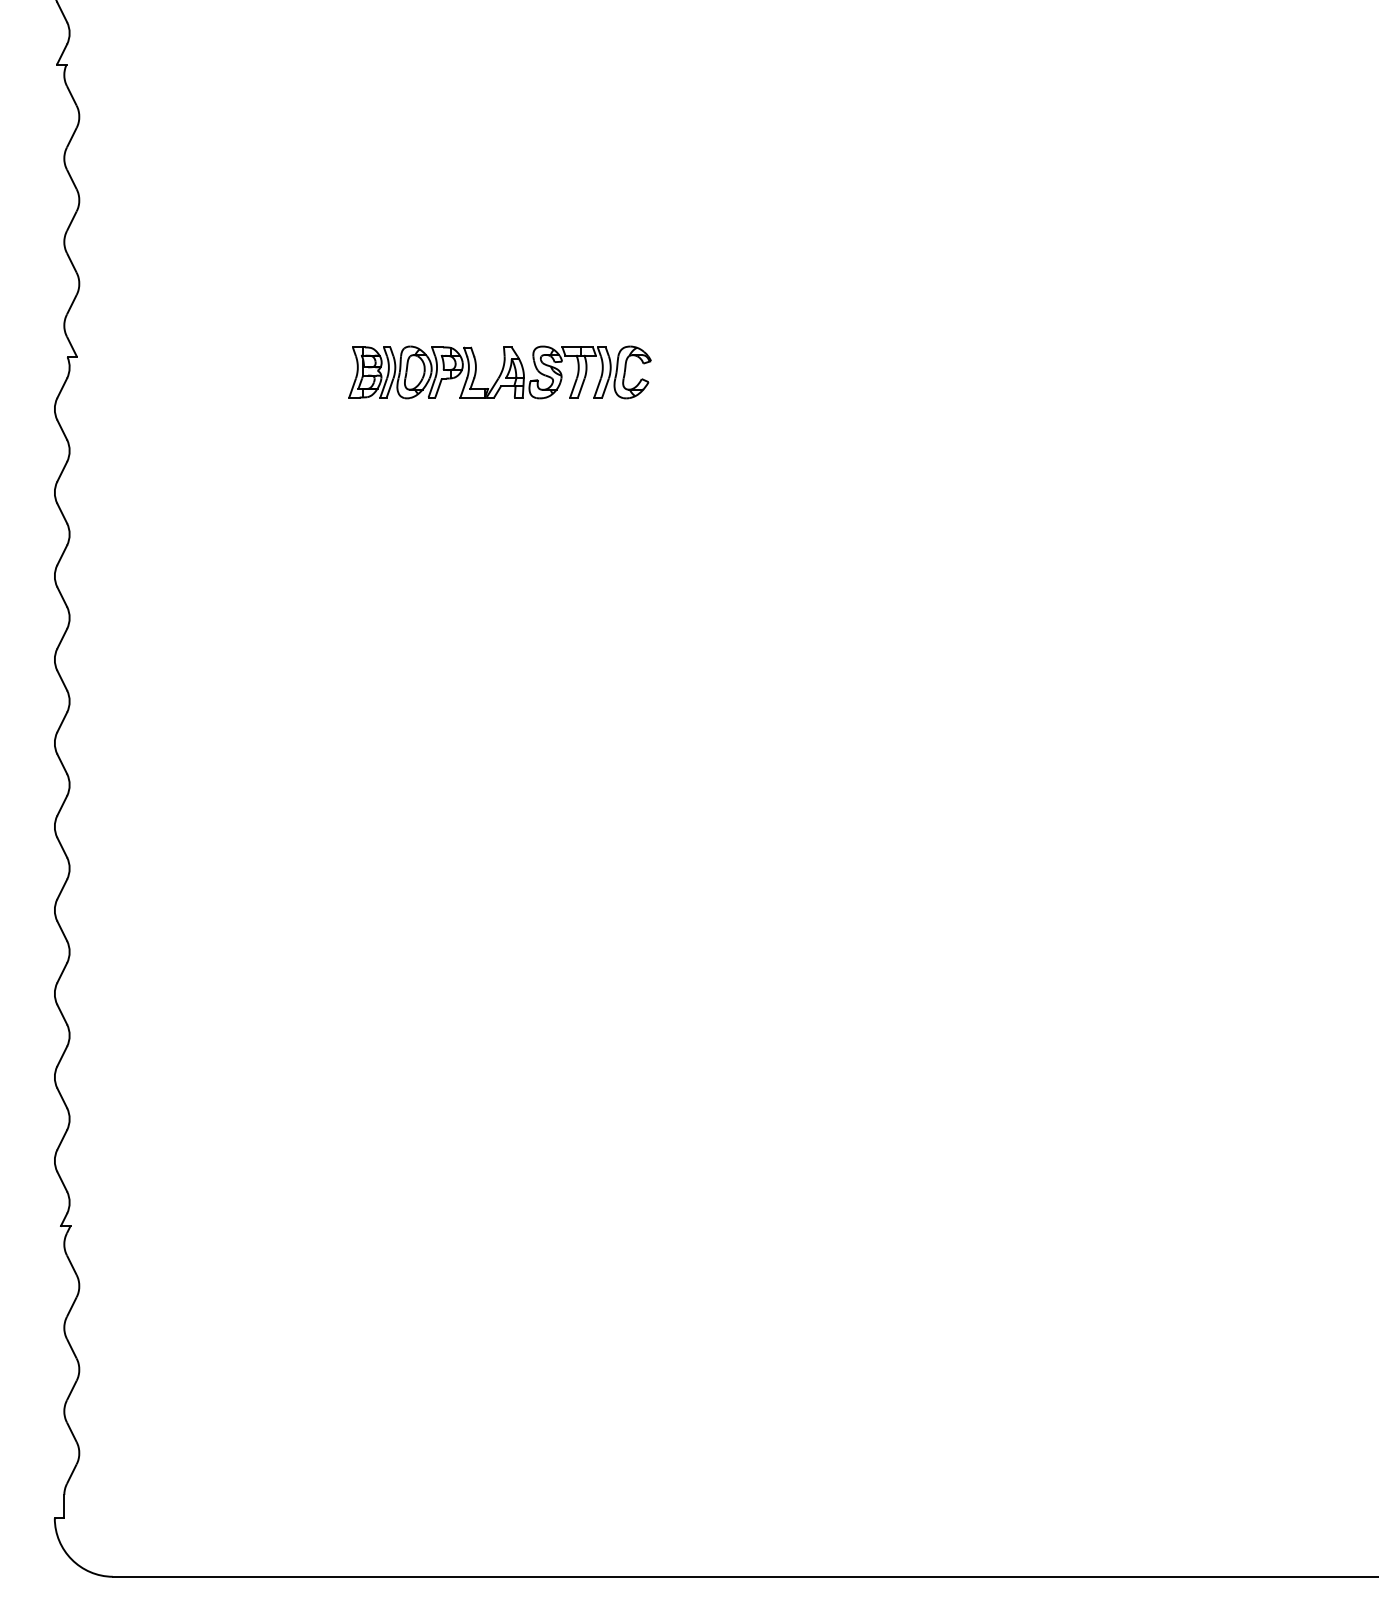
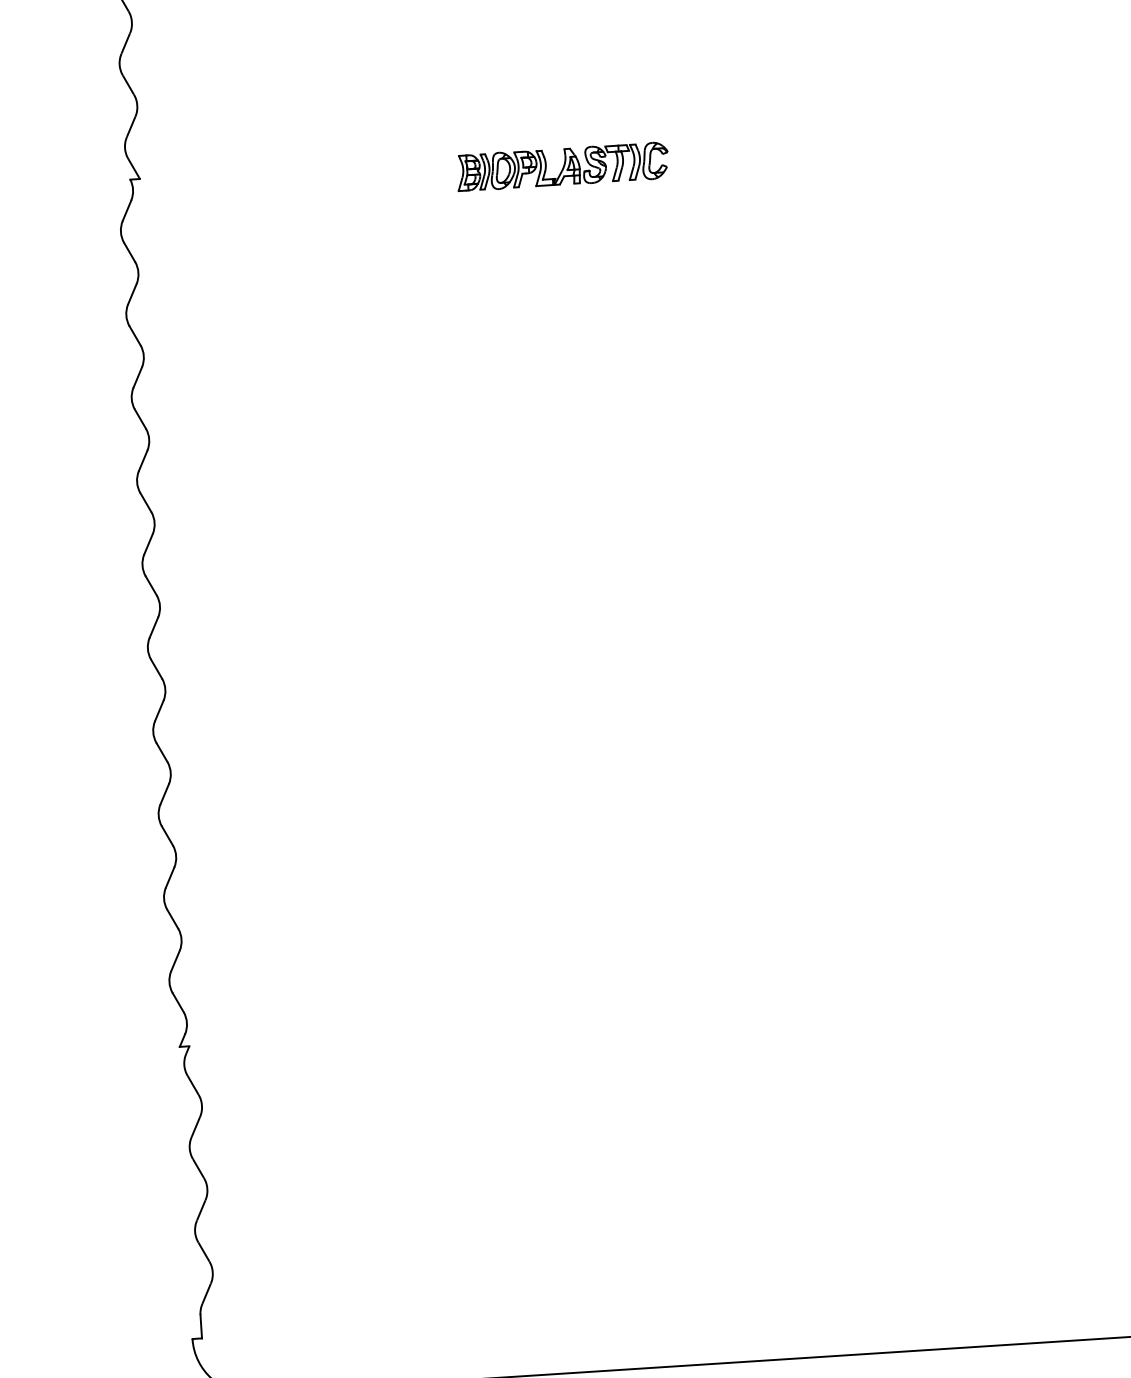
part: (499, 372) -> (562, 166), size x0.7

